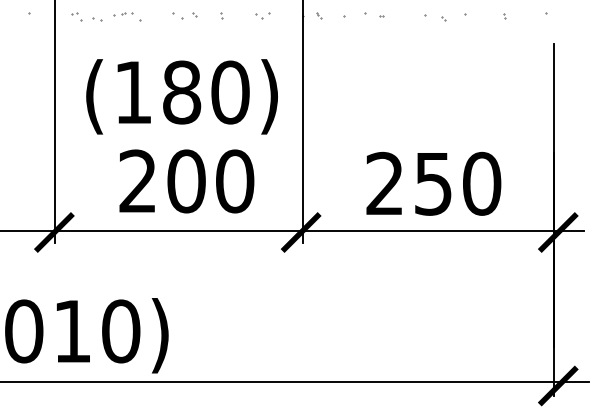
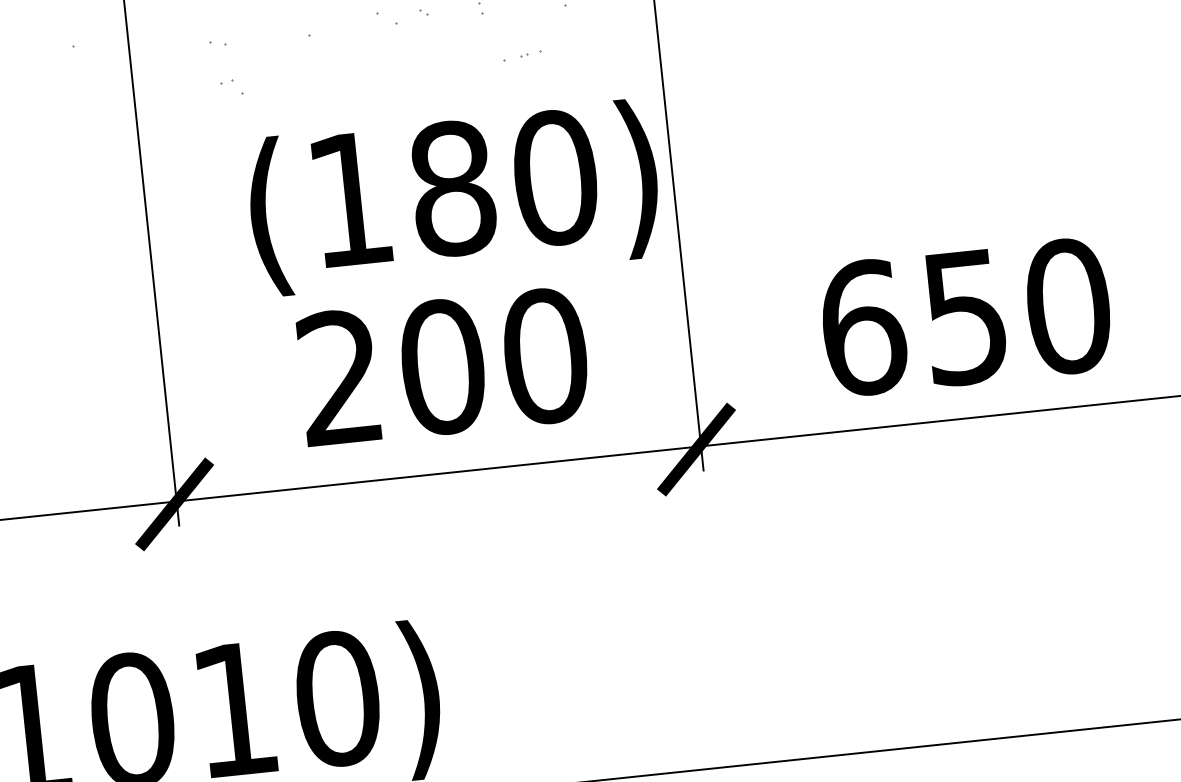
part: (123, 14) -> (523, 57), moved
part: (76, 16) -> (231, 87), moved
text: (181, 96) -> (452, 197), moved
text: (385, 183) -> (864, 327), 250 -> 650

